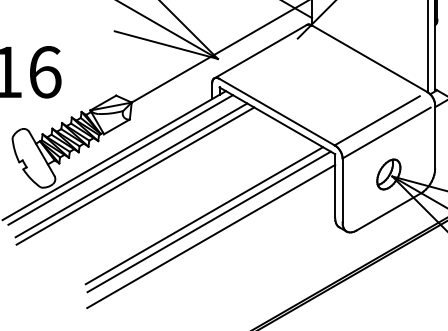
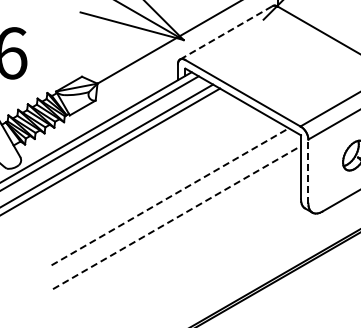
line: (261, 51) -> (227, 32), solid -> dashed
line: (342, 190) -> (308, 171), solid -> dashed
line: (204, 215) -> (170, 196), solid -> dashed
line: (208, 221) -> (174, 202), removed
line: (211, 236) -> (177, 217), solid -> dashed

